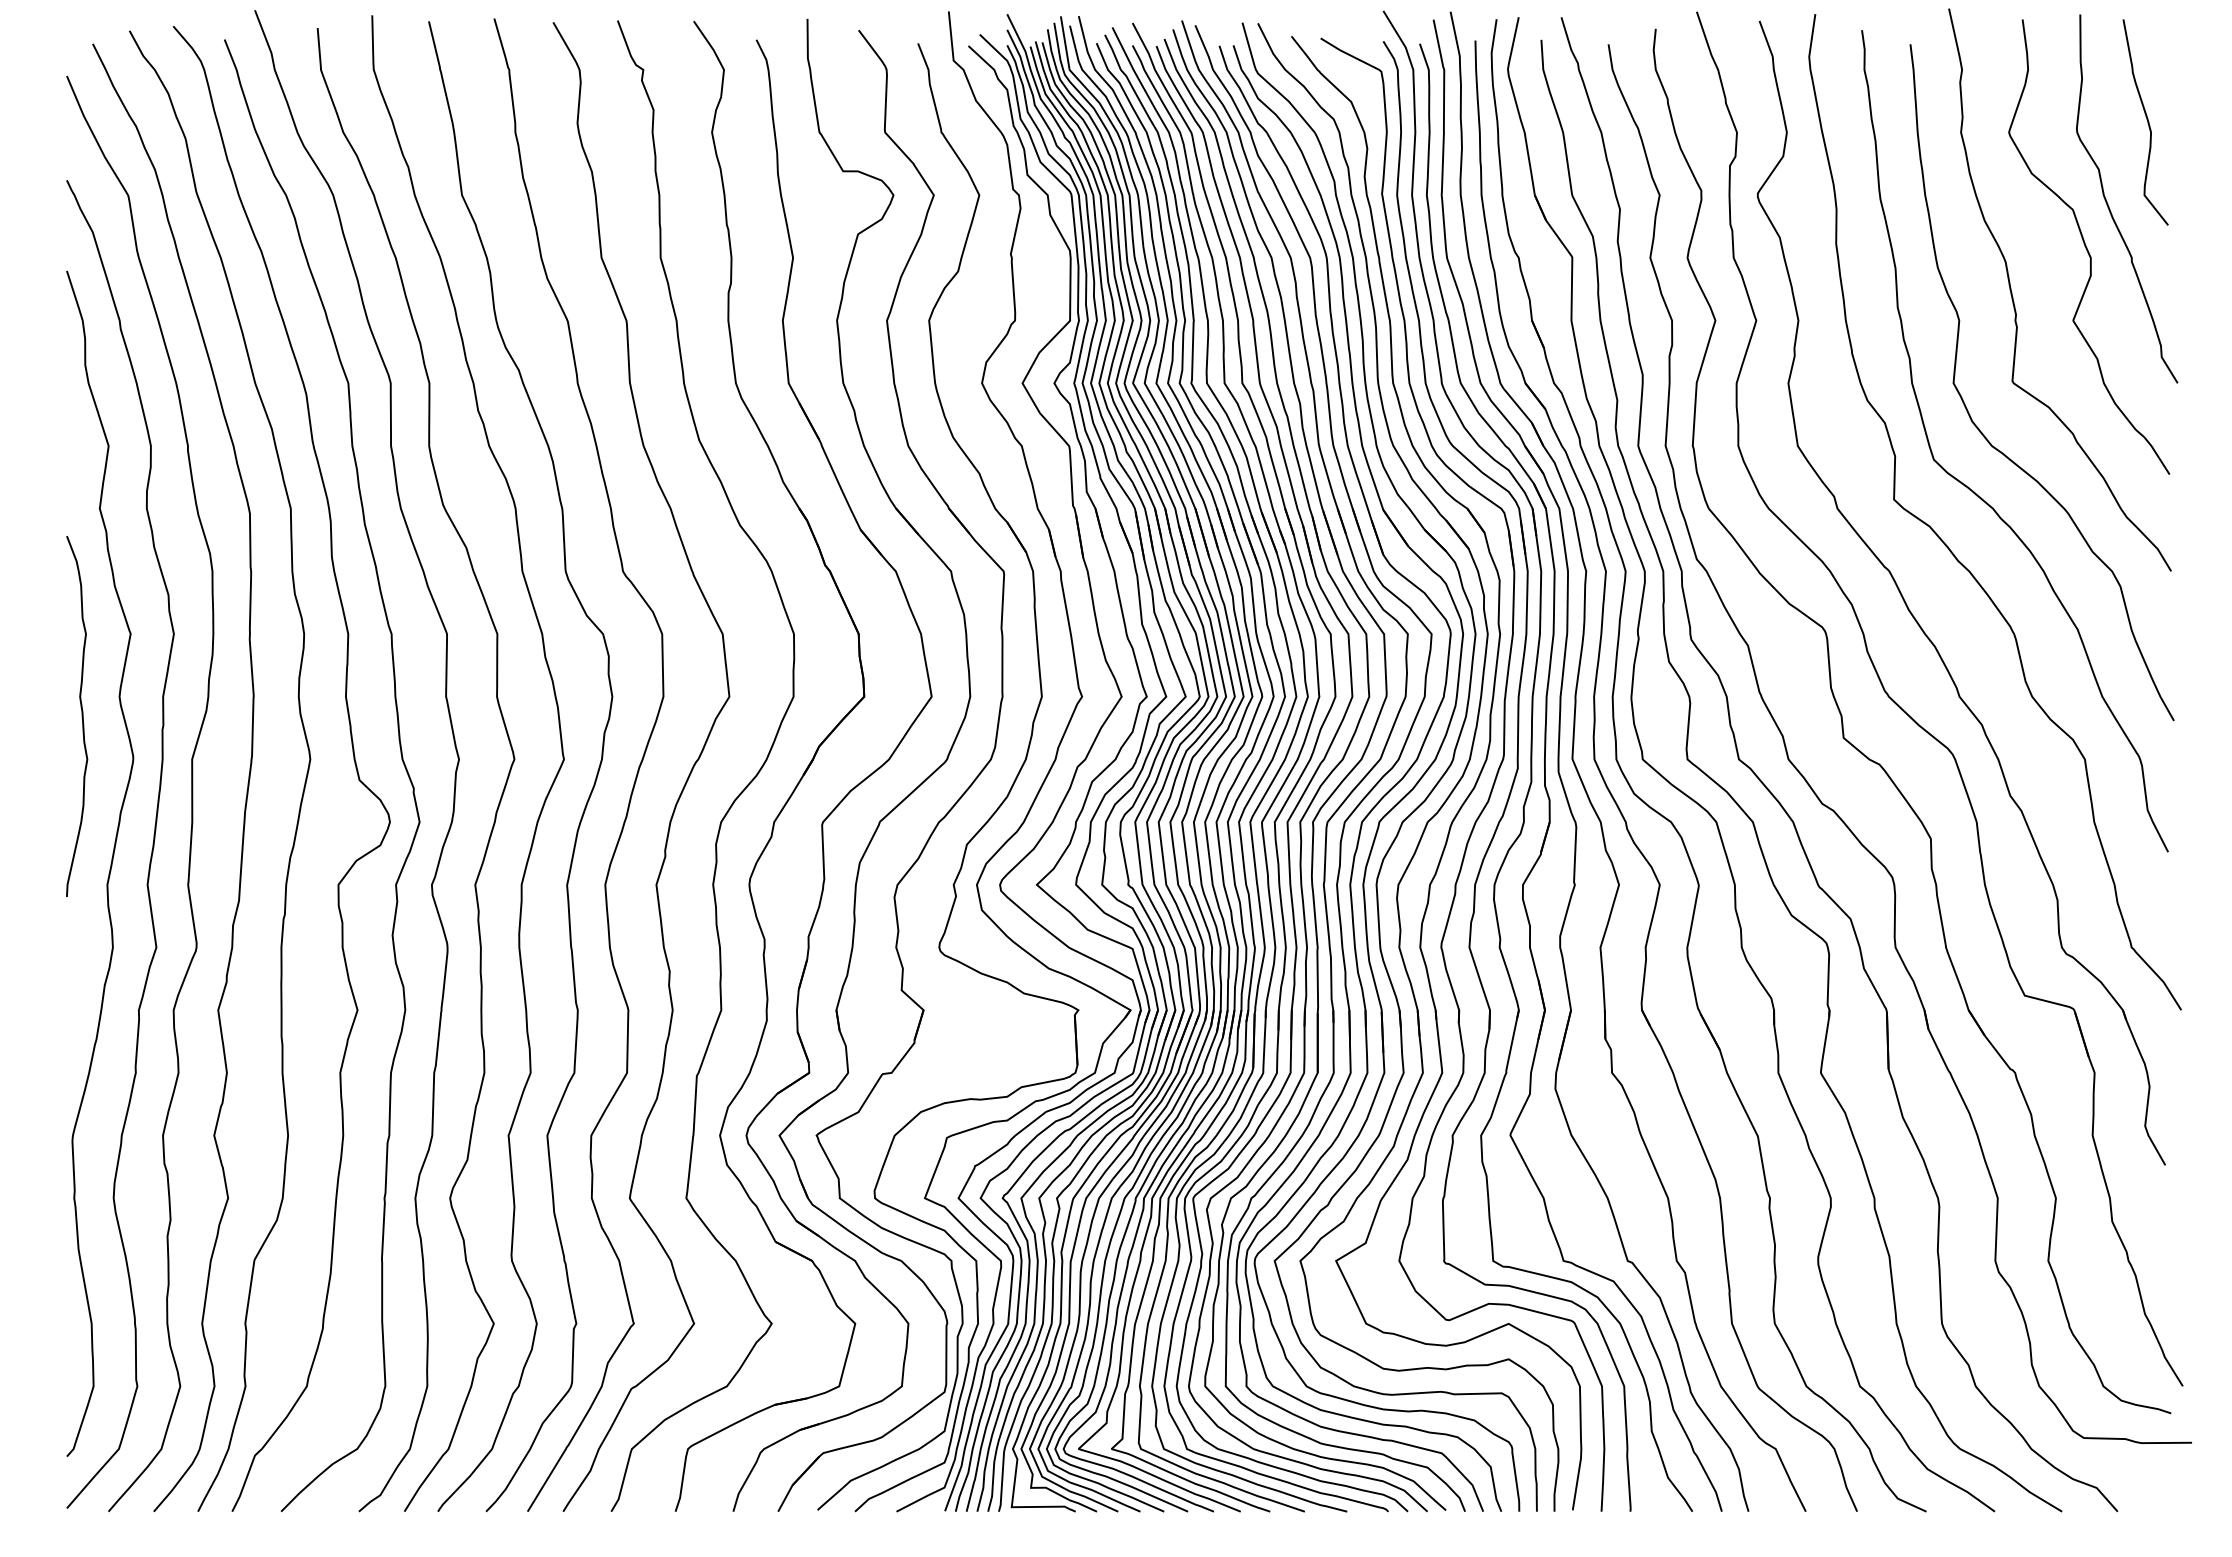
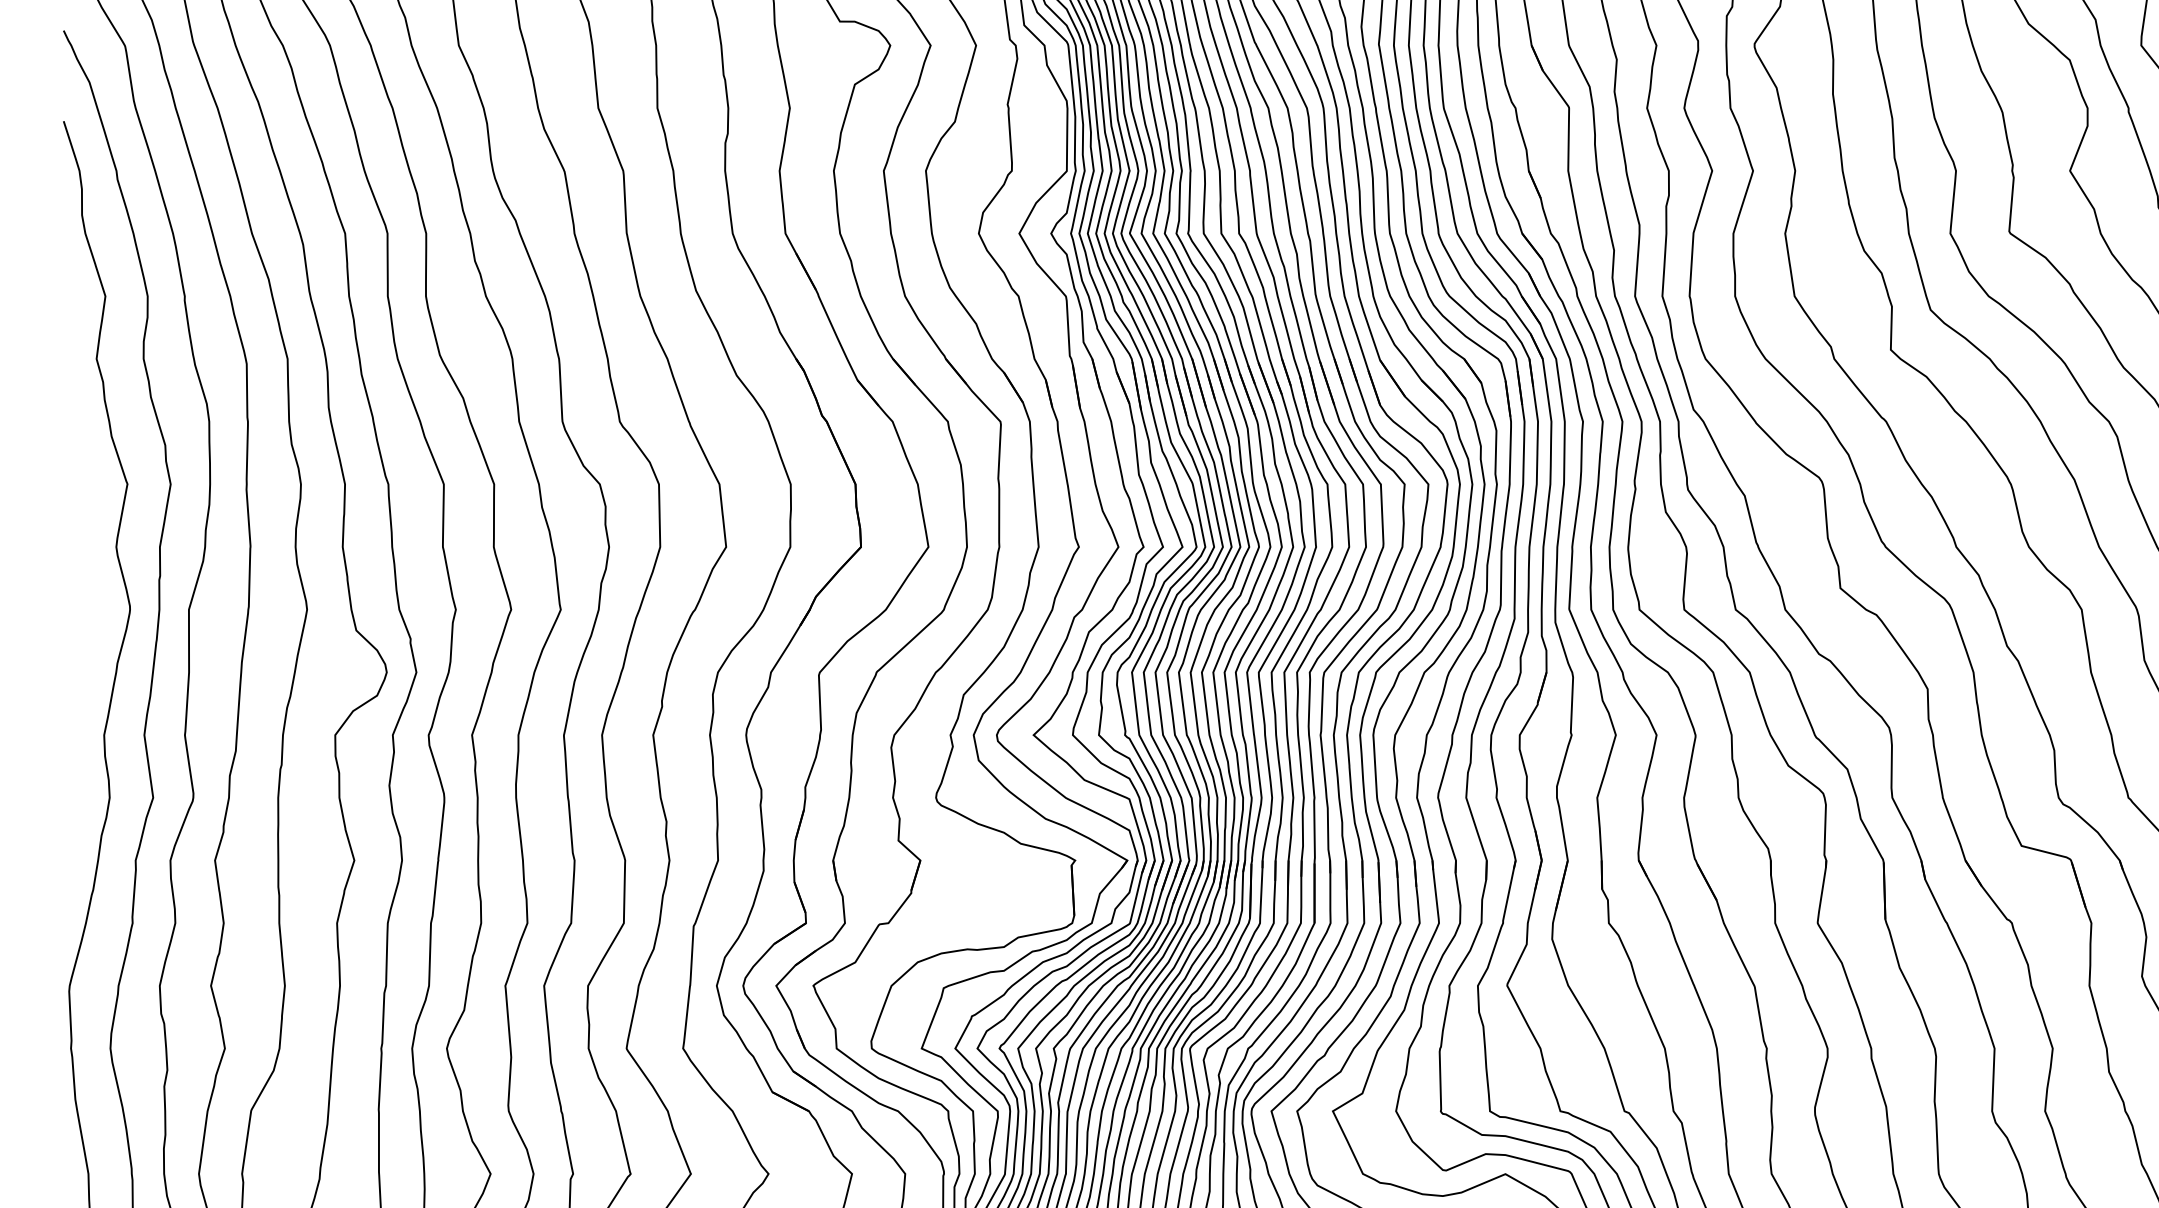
curve: (81, 716) -> (78, 566), removed

